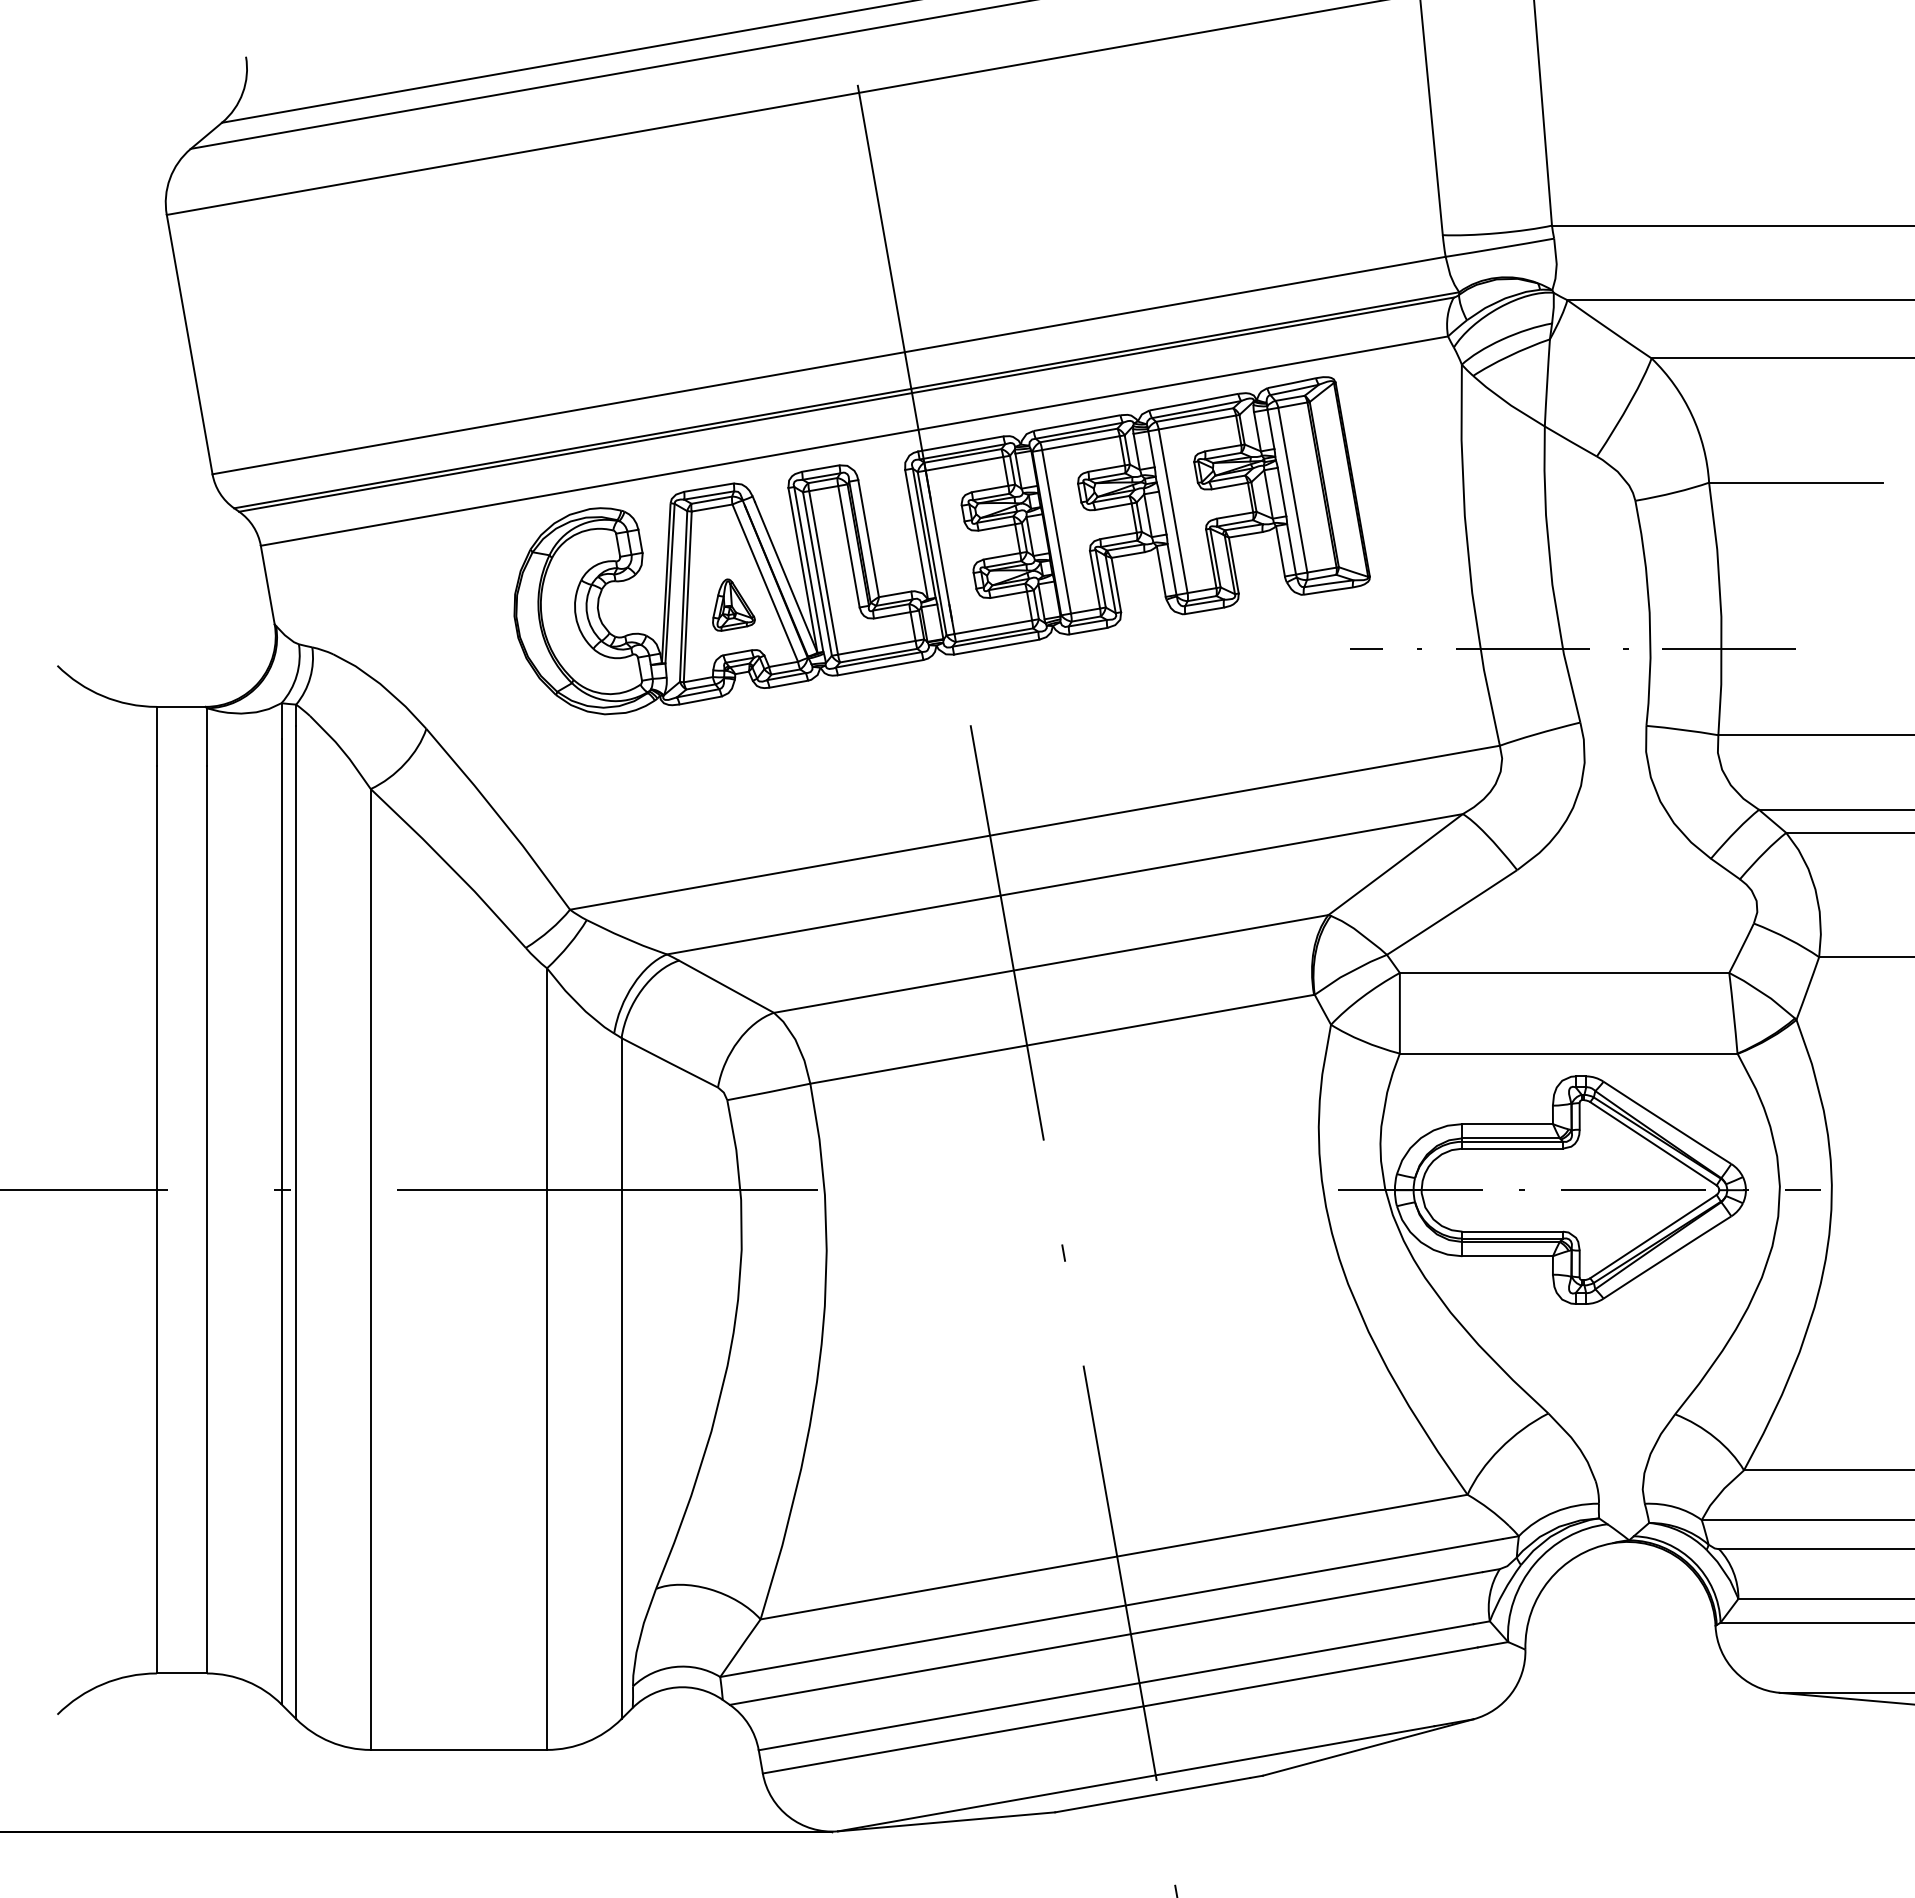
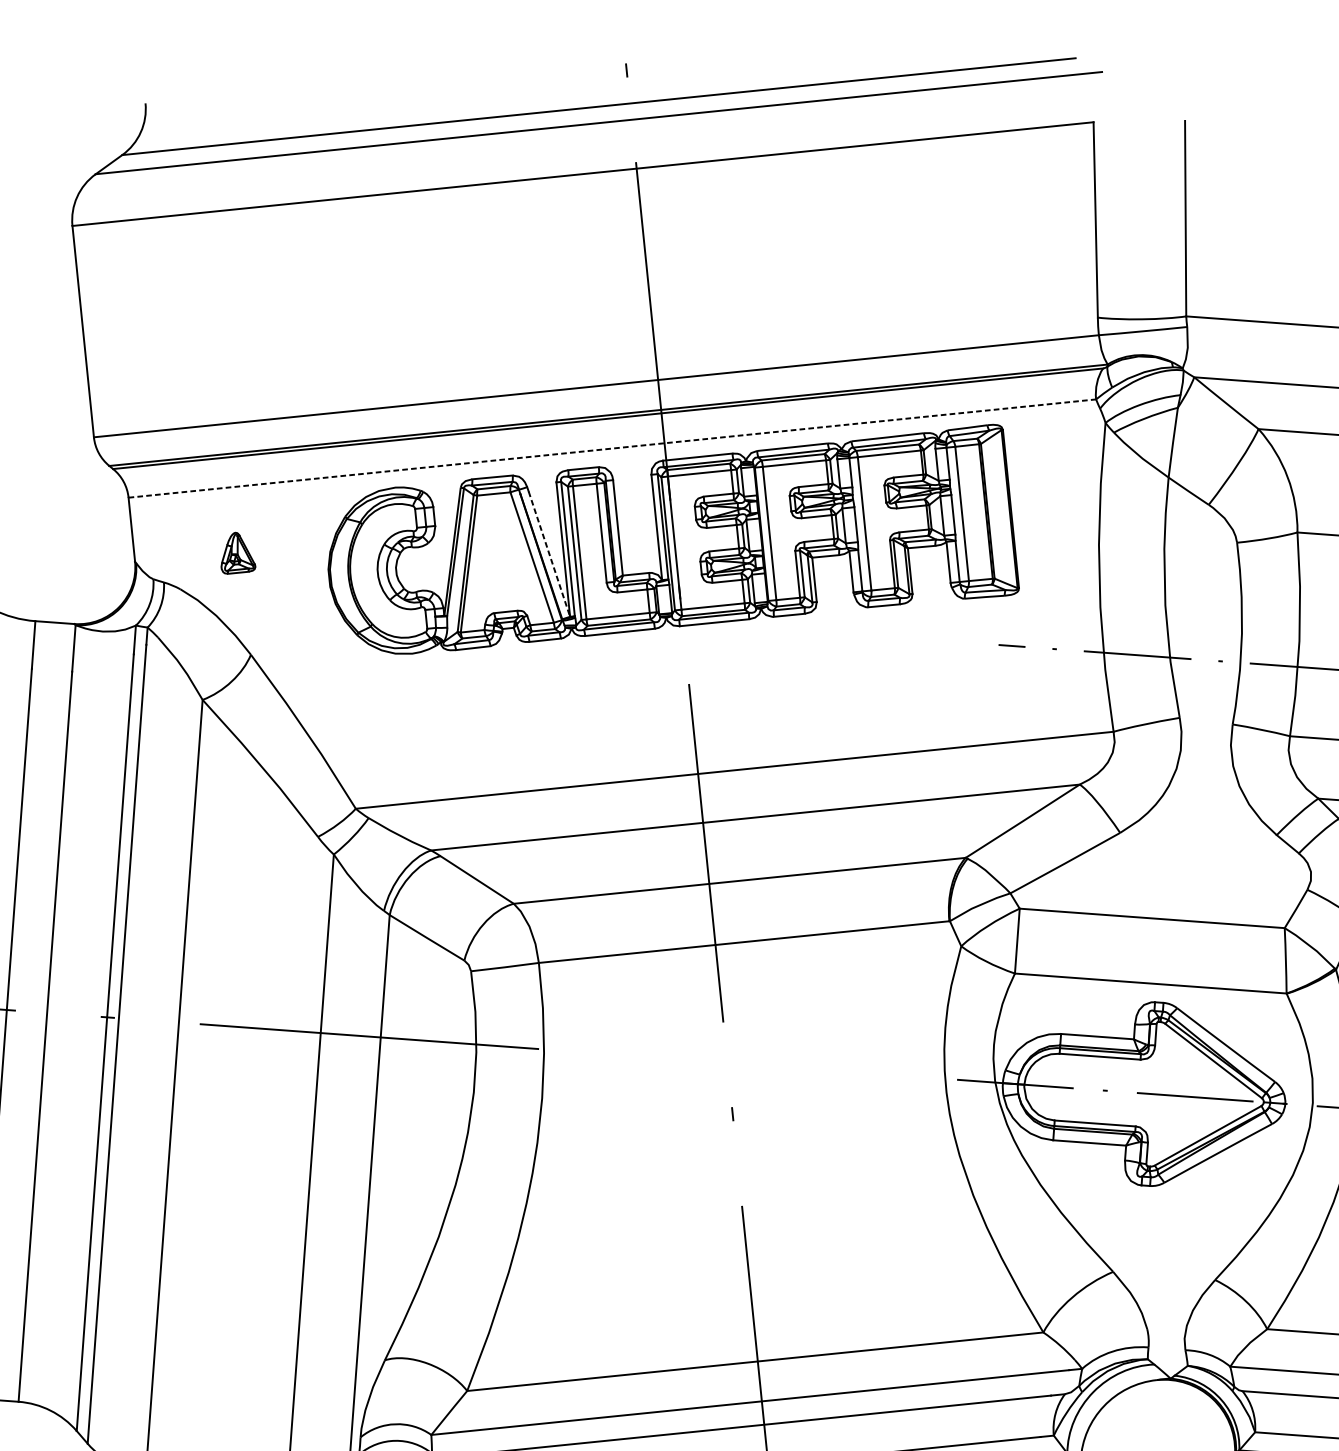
line: (854, 441) -> (612, 448), solid -> dashed
line: (786, 577) -> (549, 554), solid -> dashed
part: (733, 604) -> (239, 553), moved

